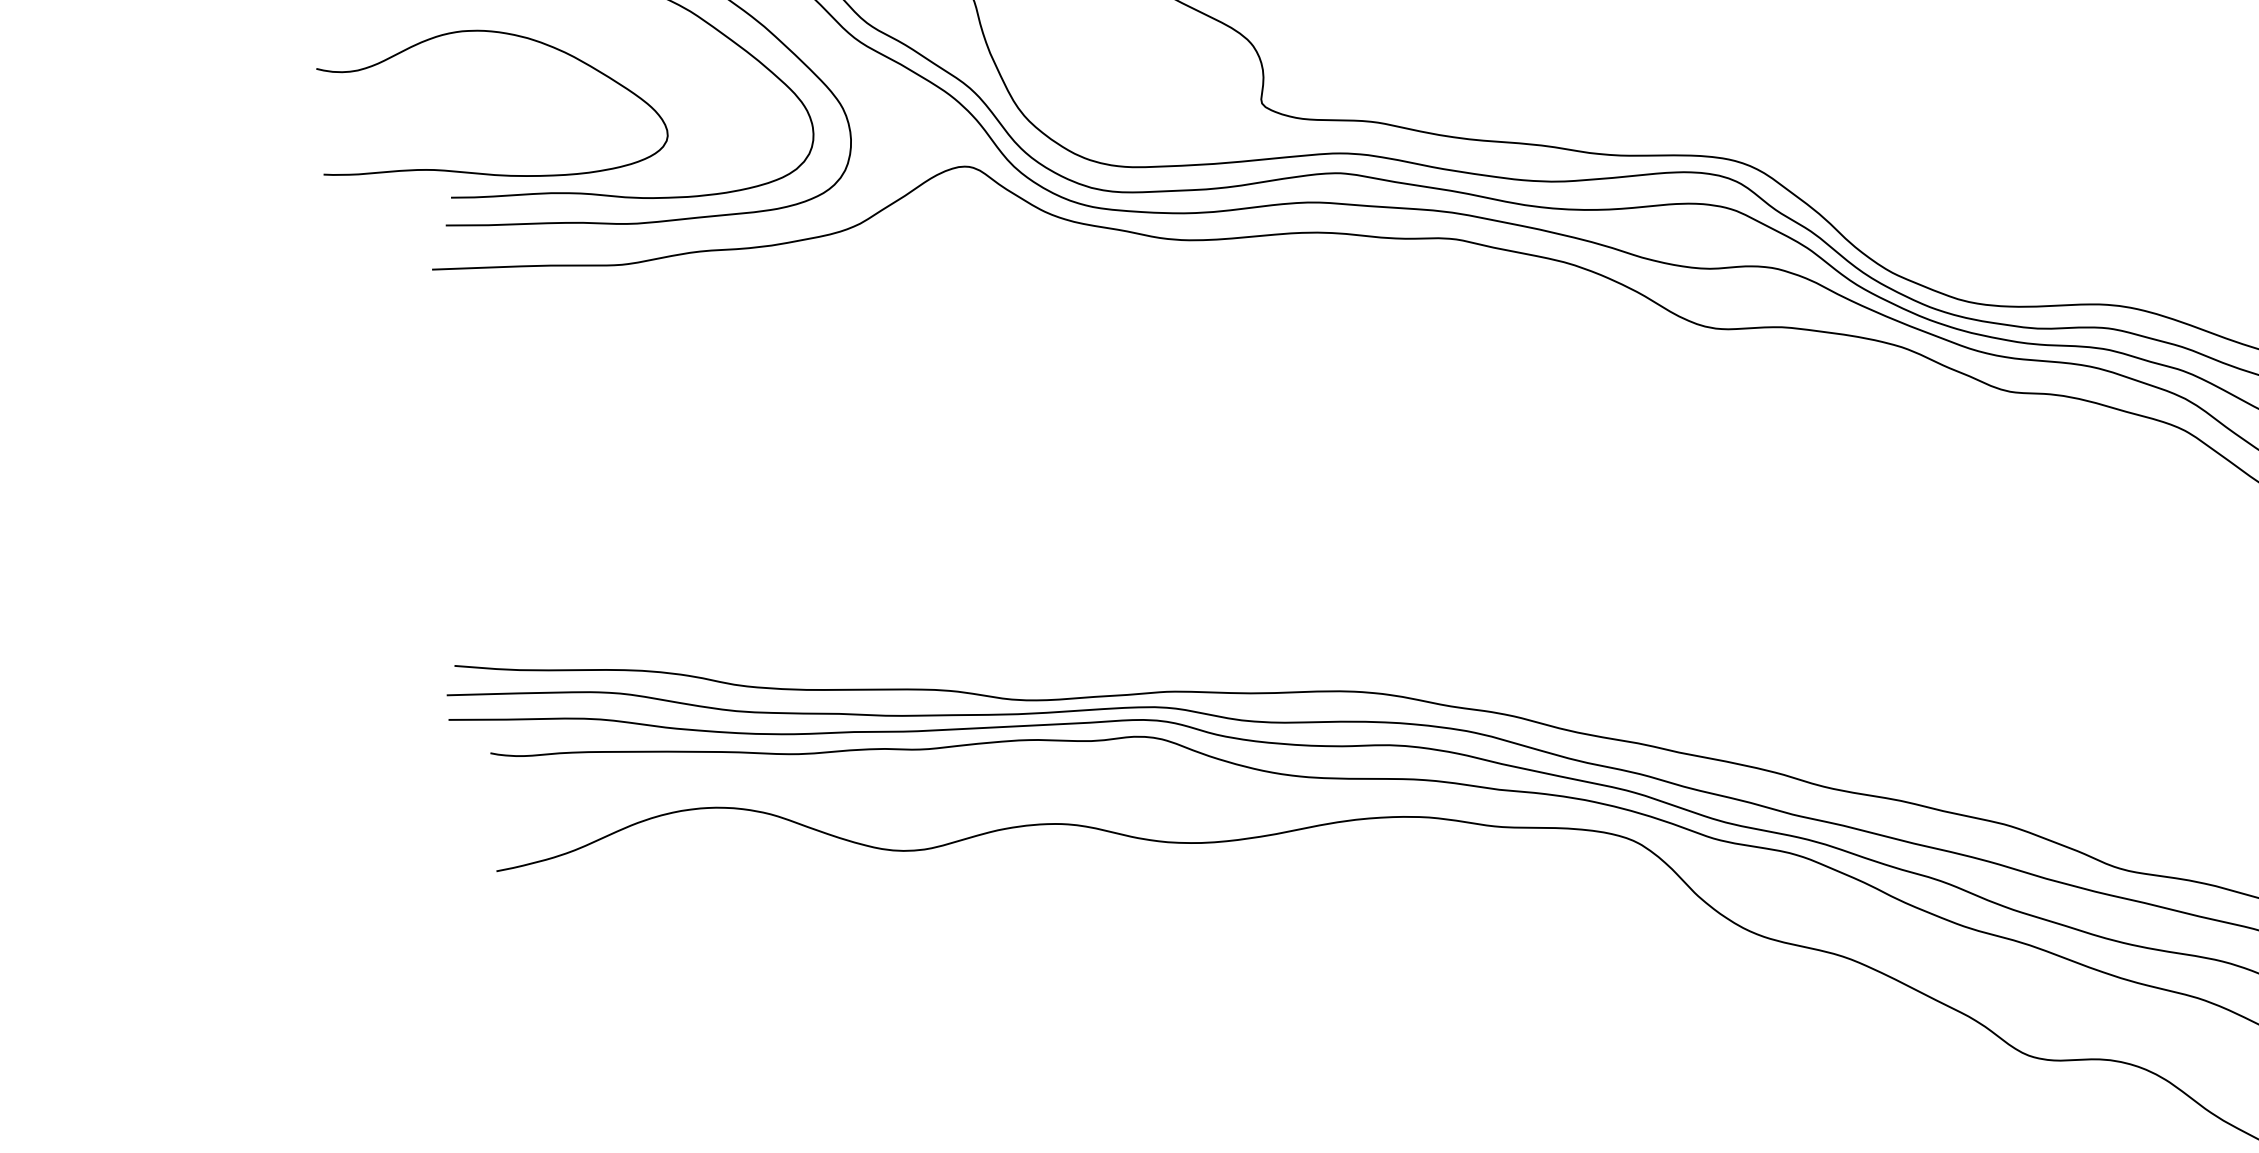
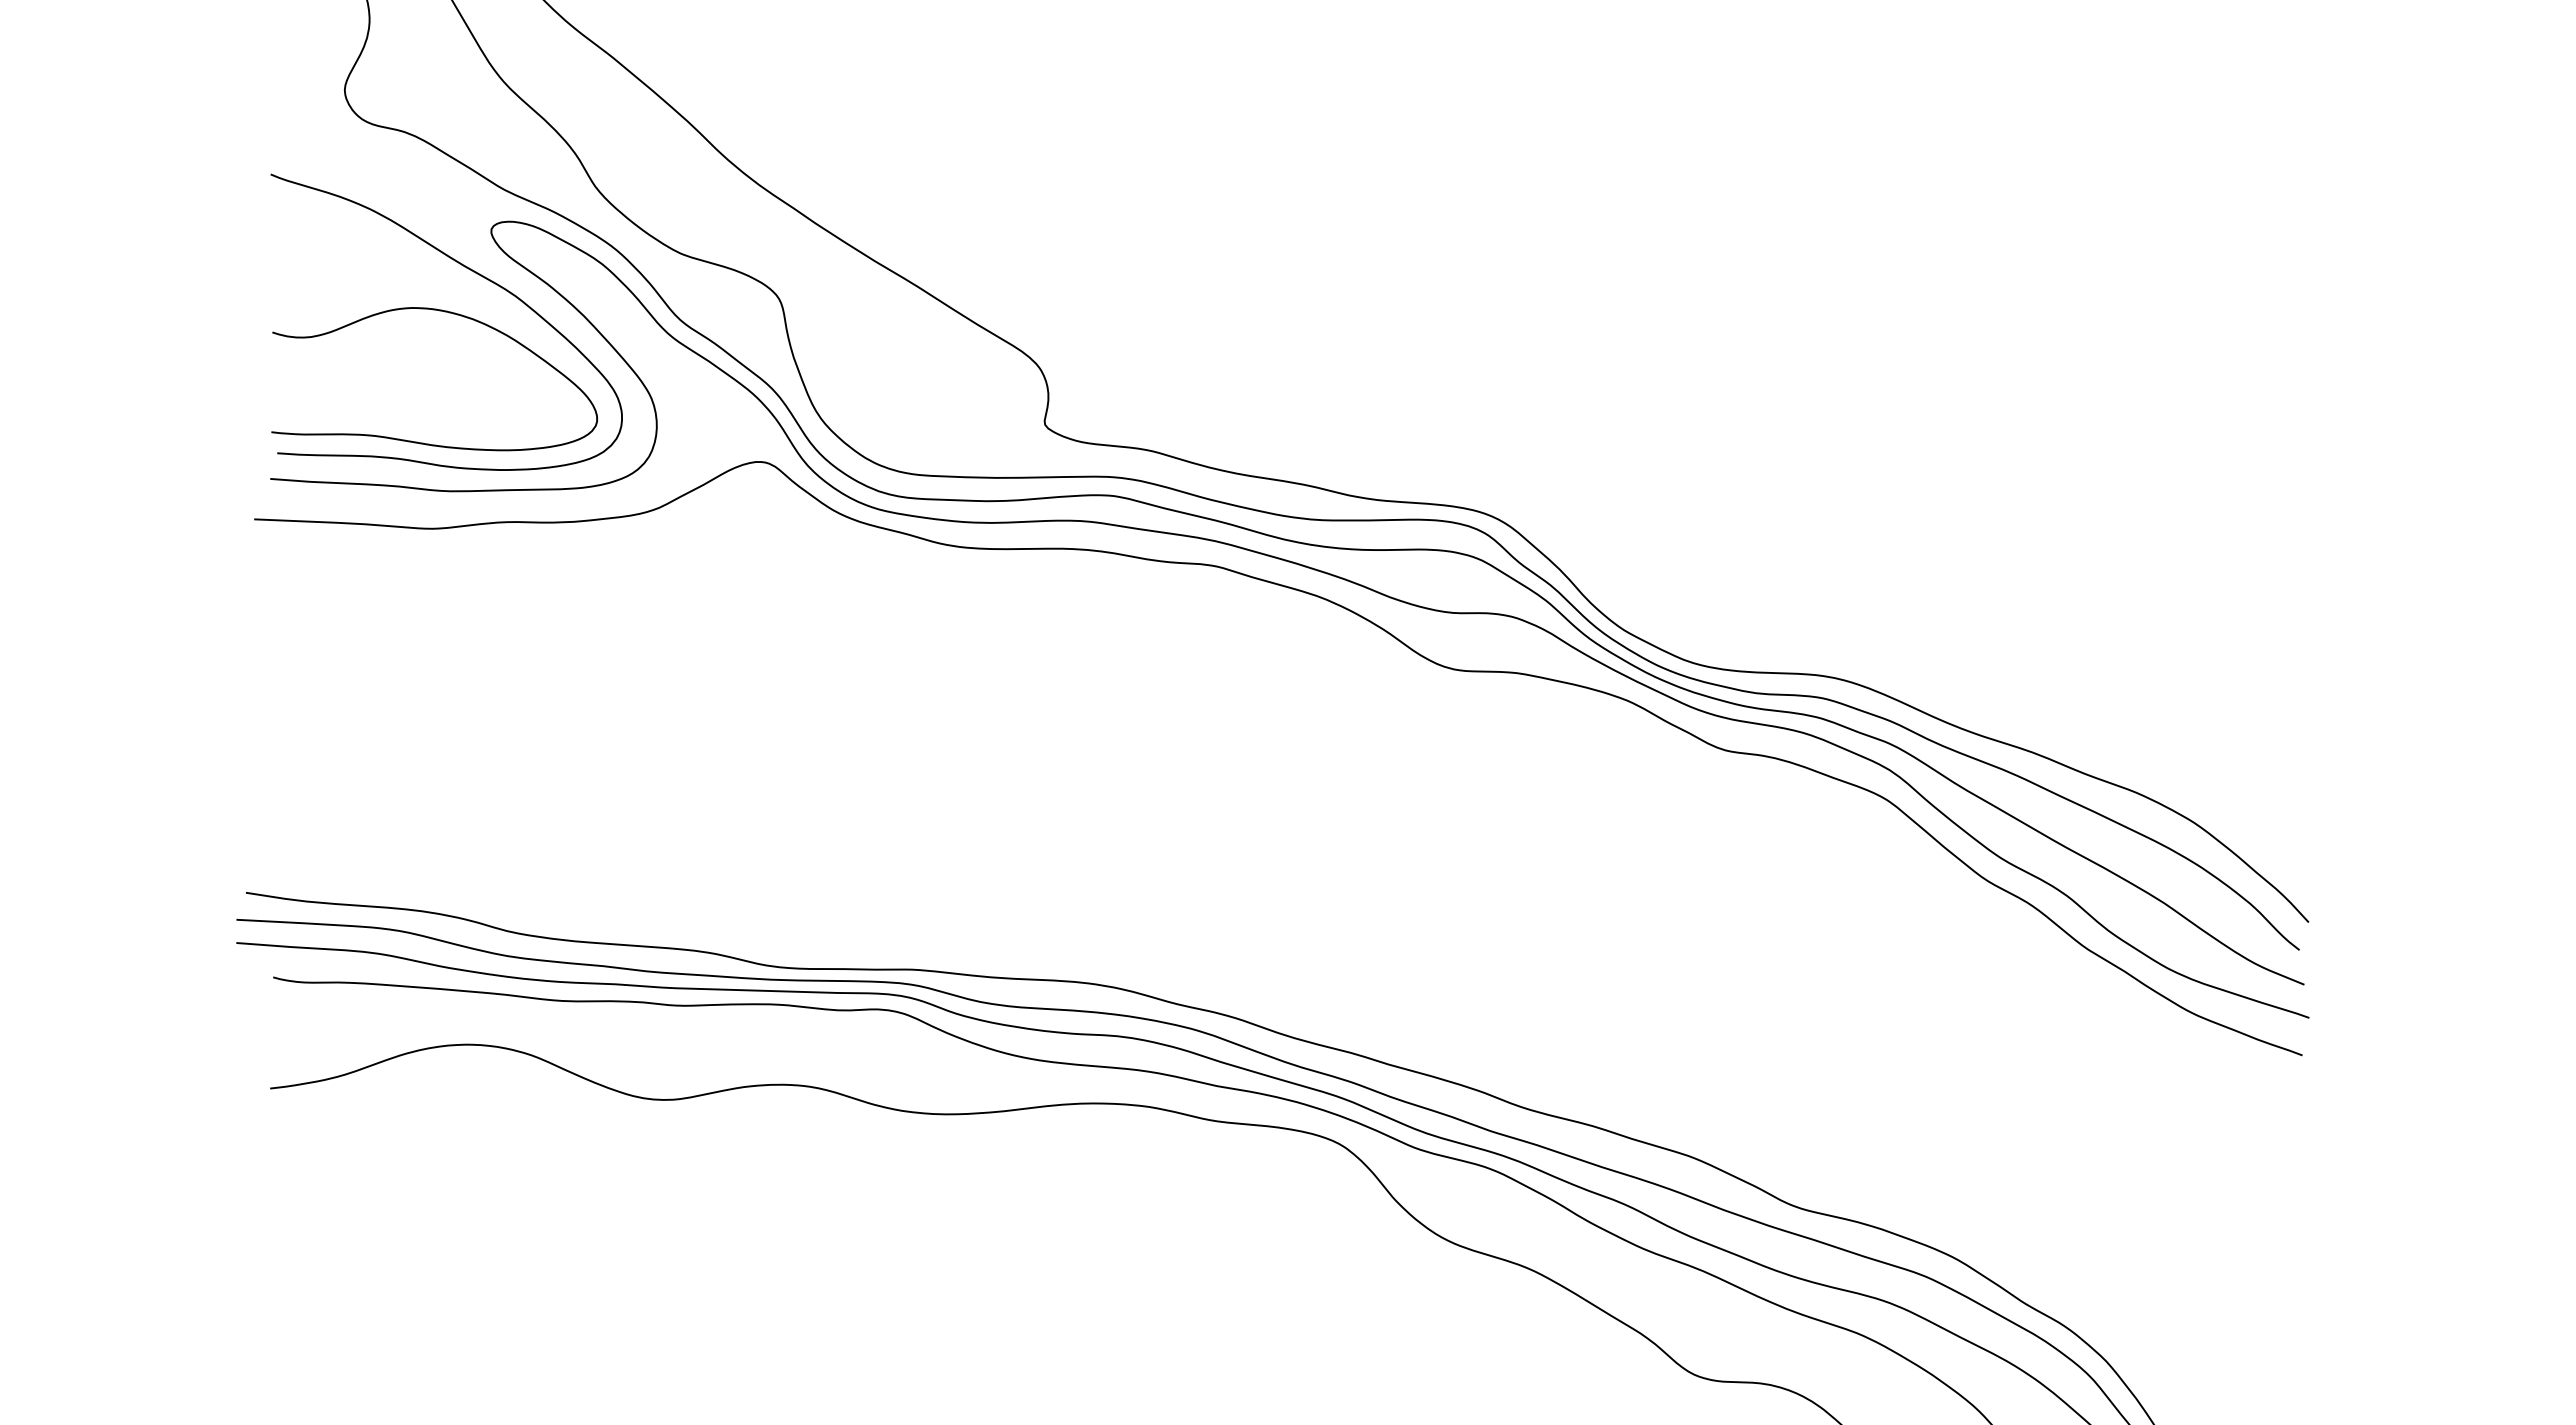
curve: (485, 172) -> (423, 442), moved

